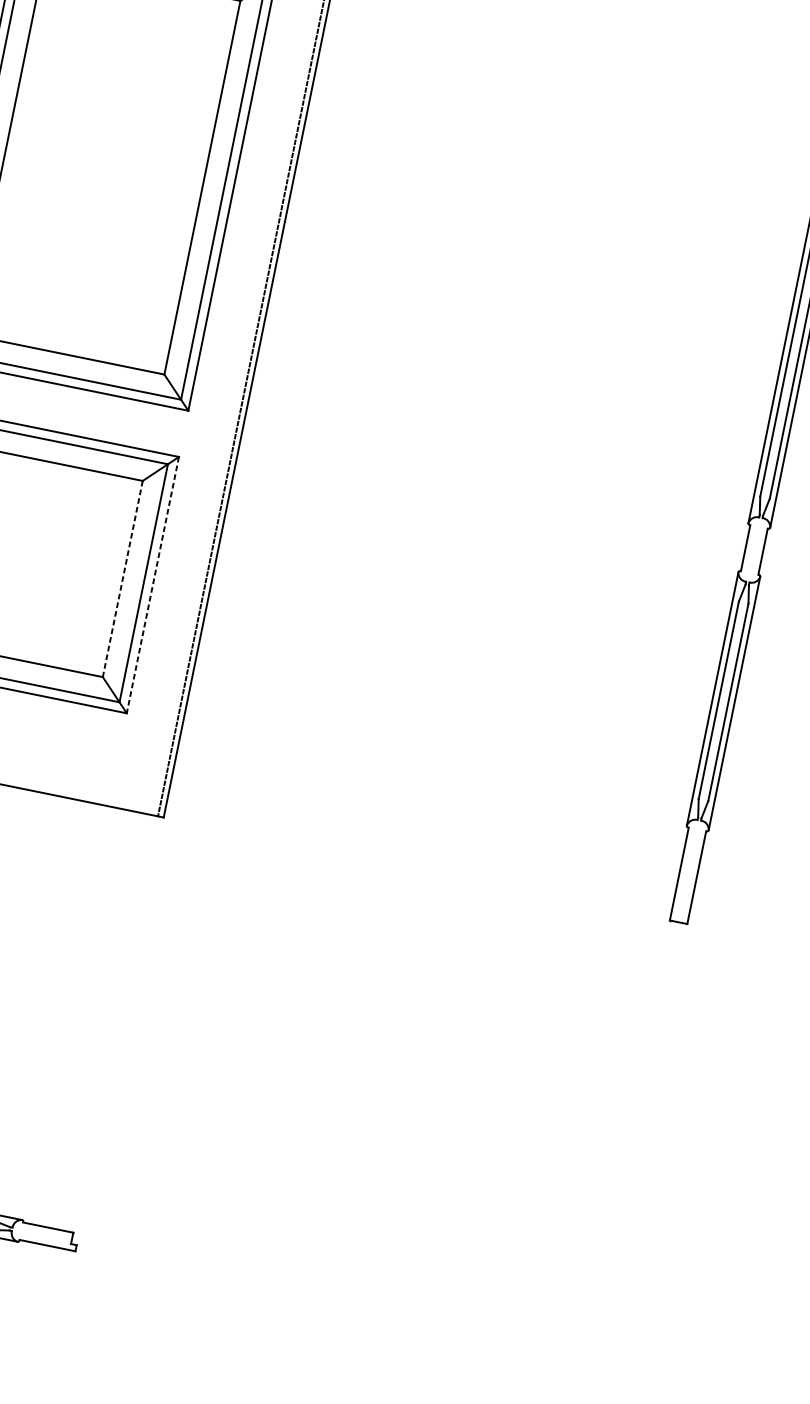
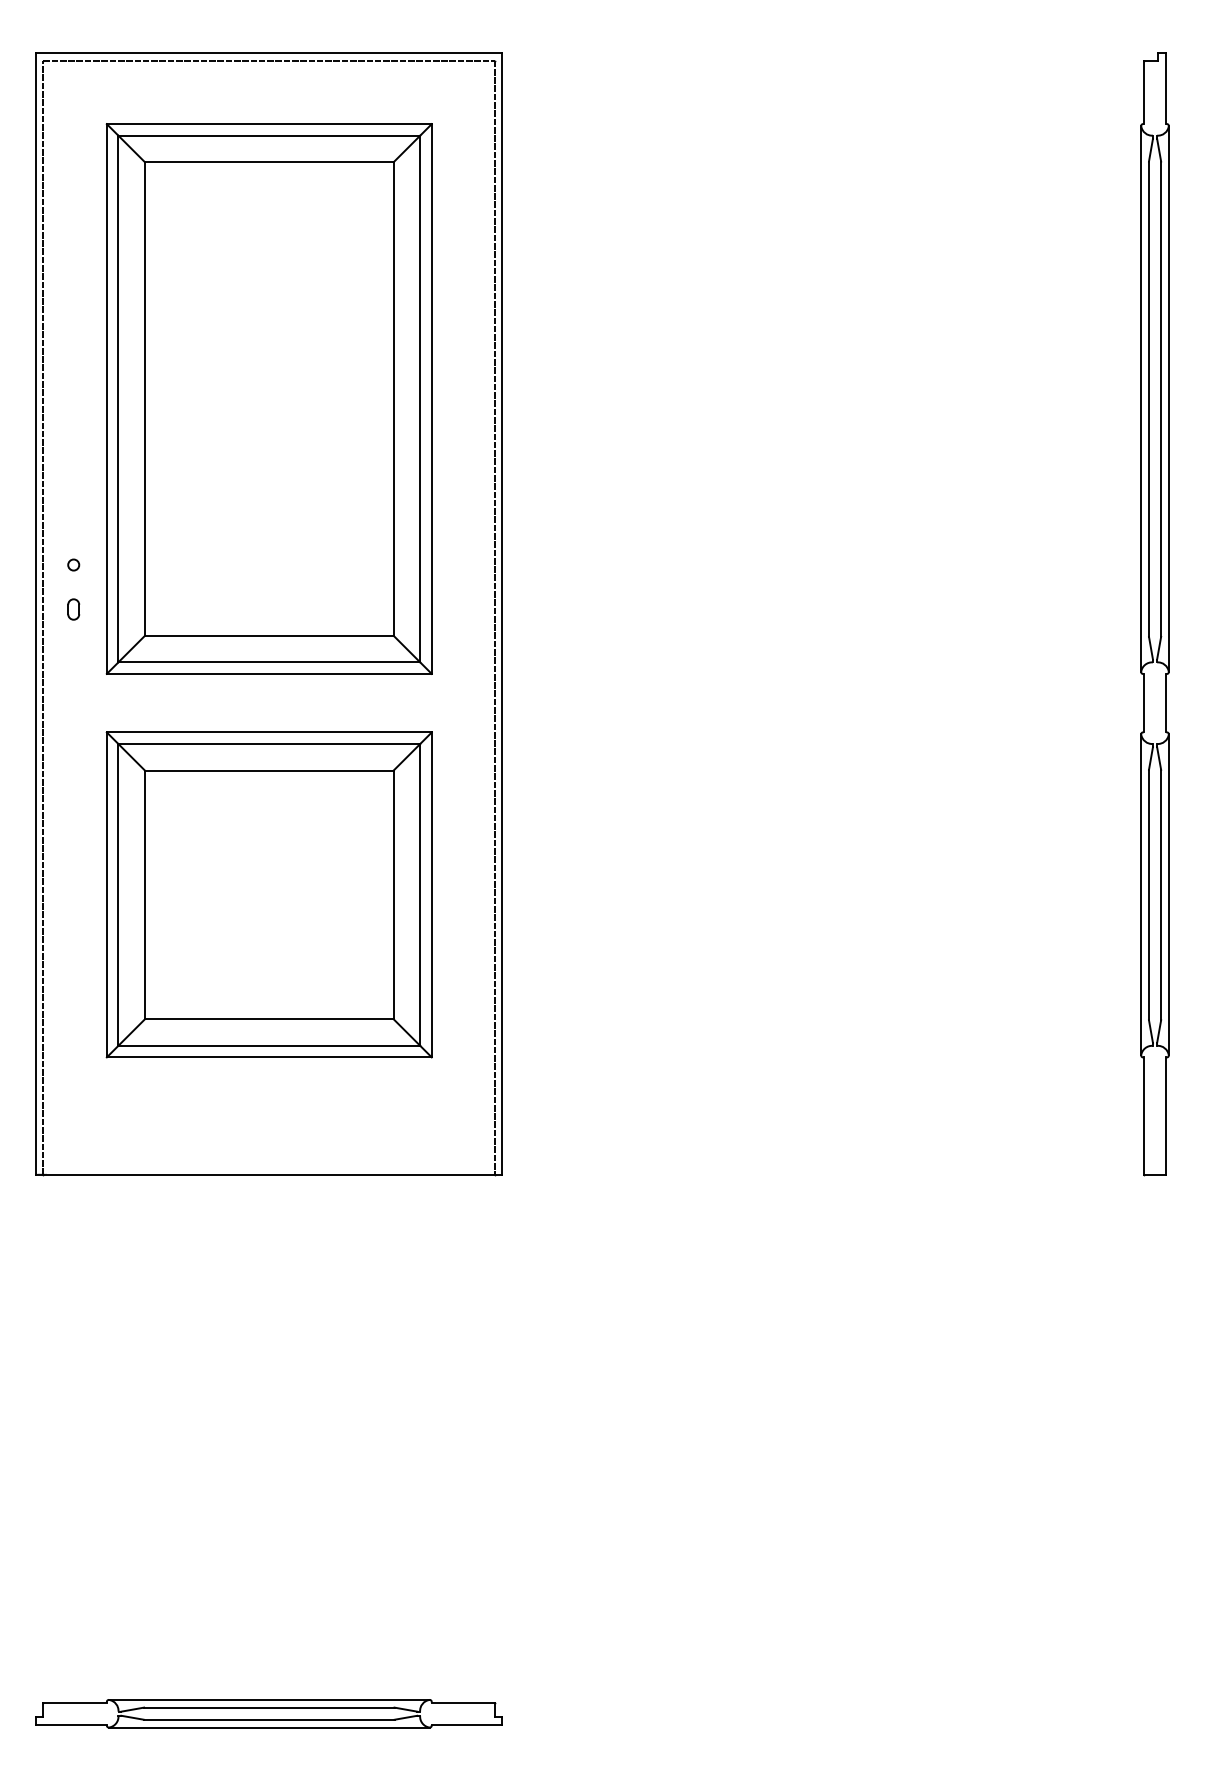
line: (122, 579) -> (393, 895), dashed -> solid
line: (152, 585) -> (431, 895), dashed -> solid

